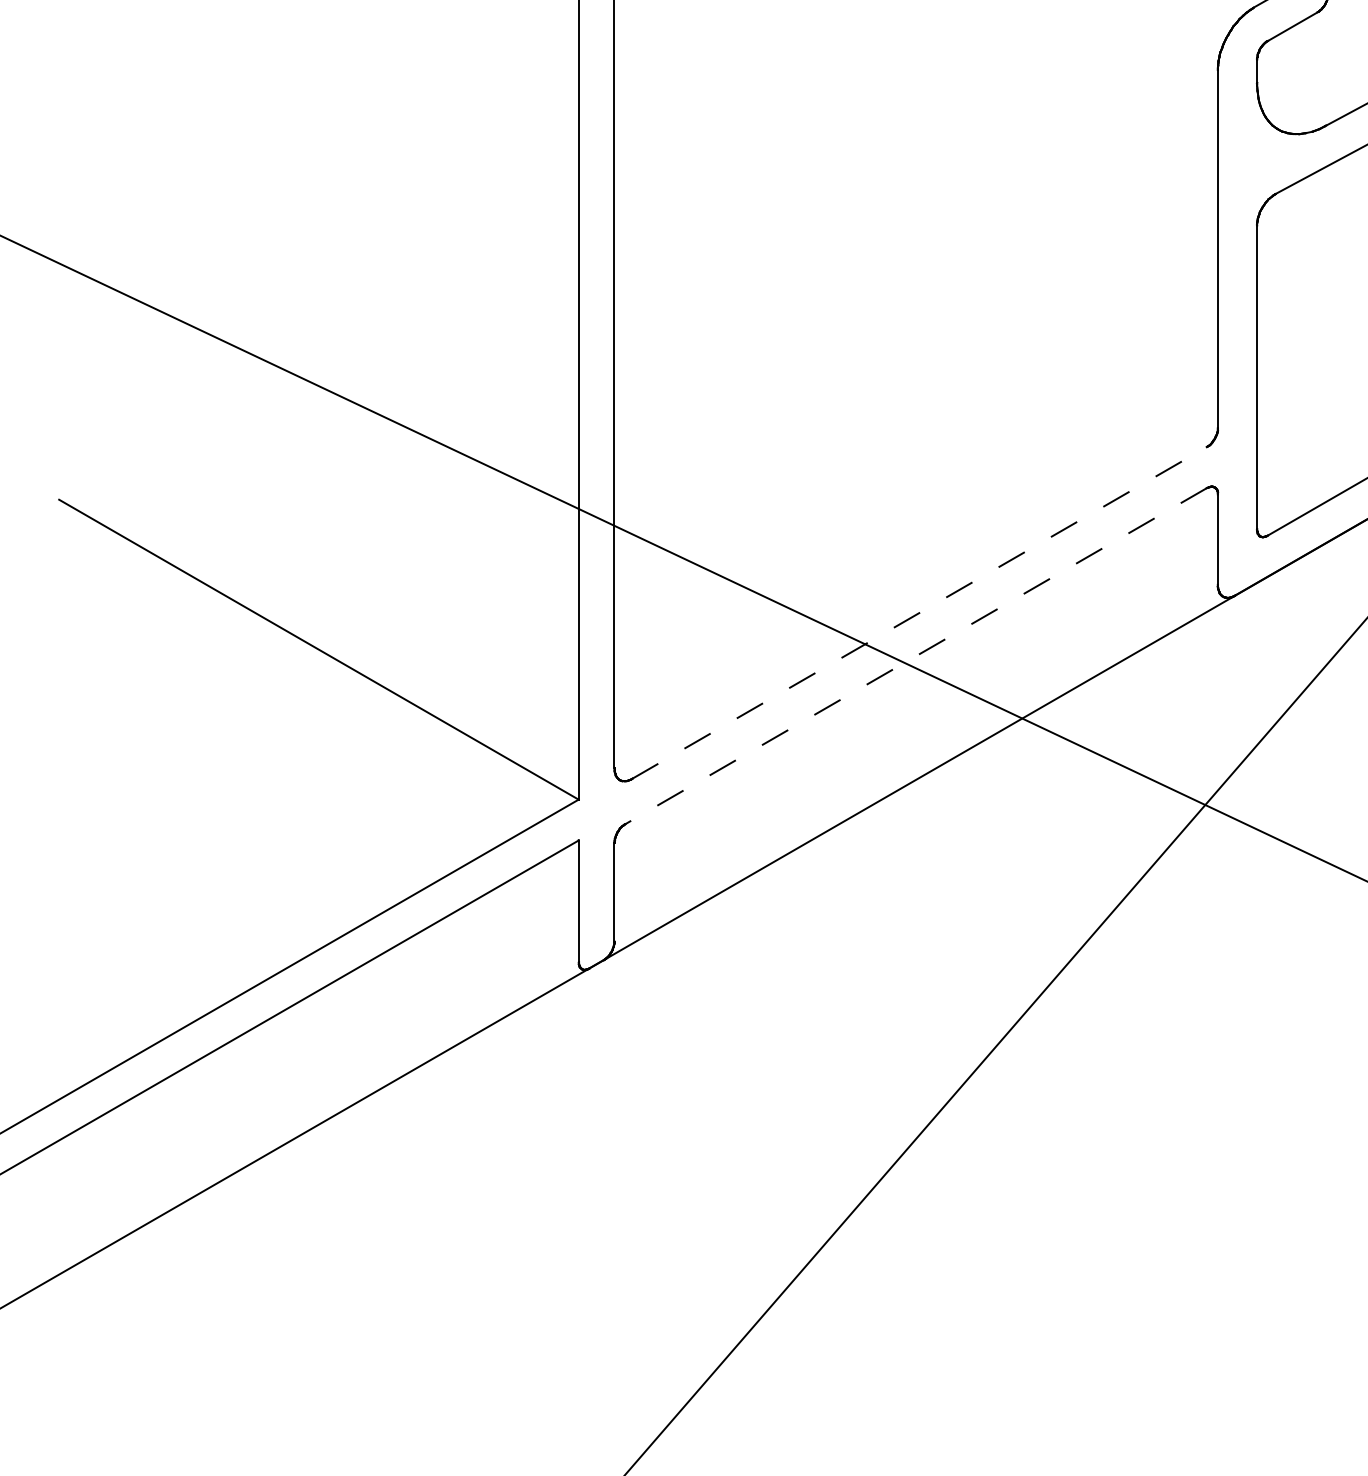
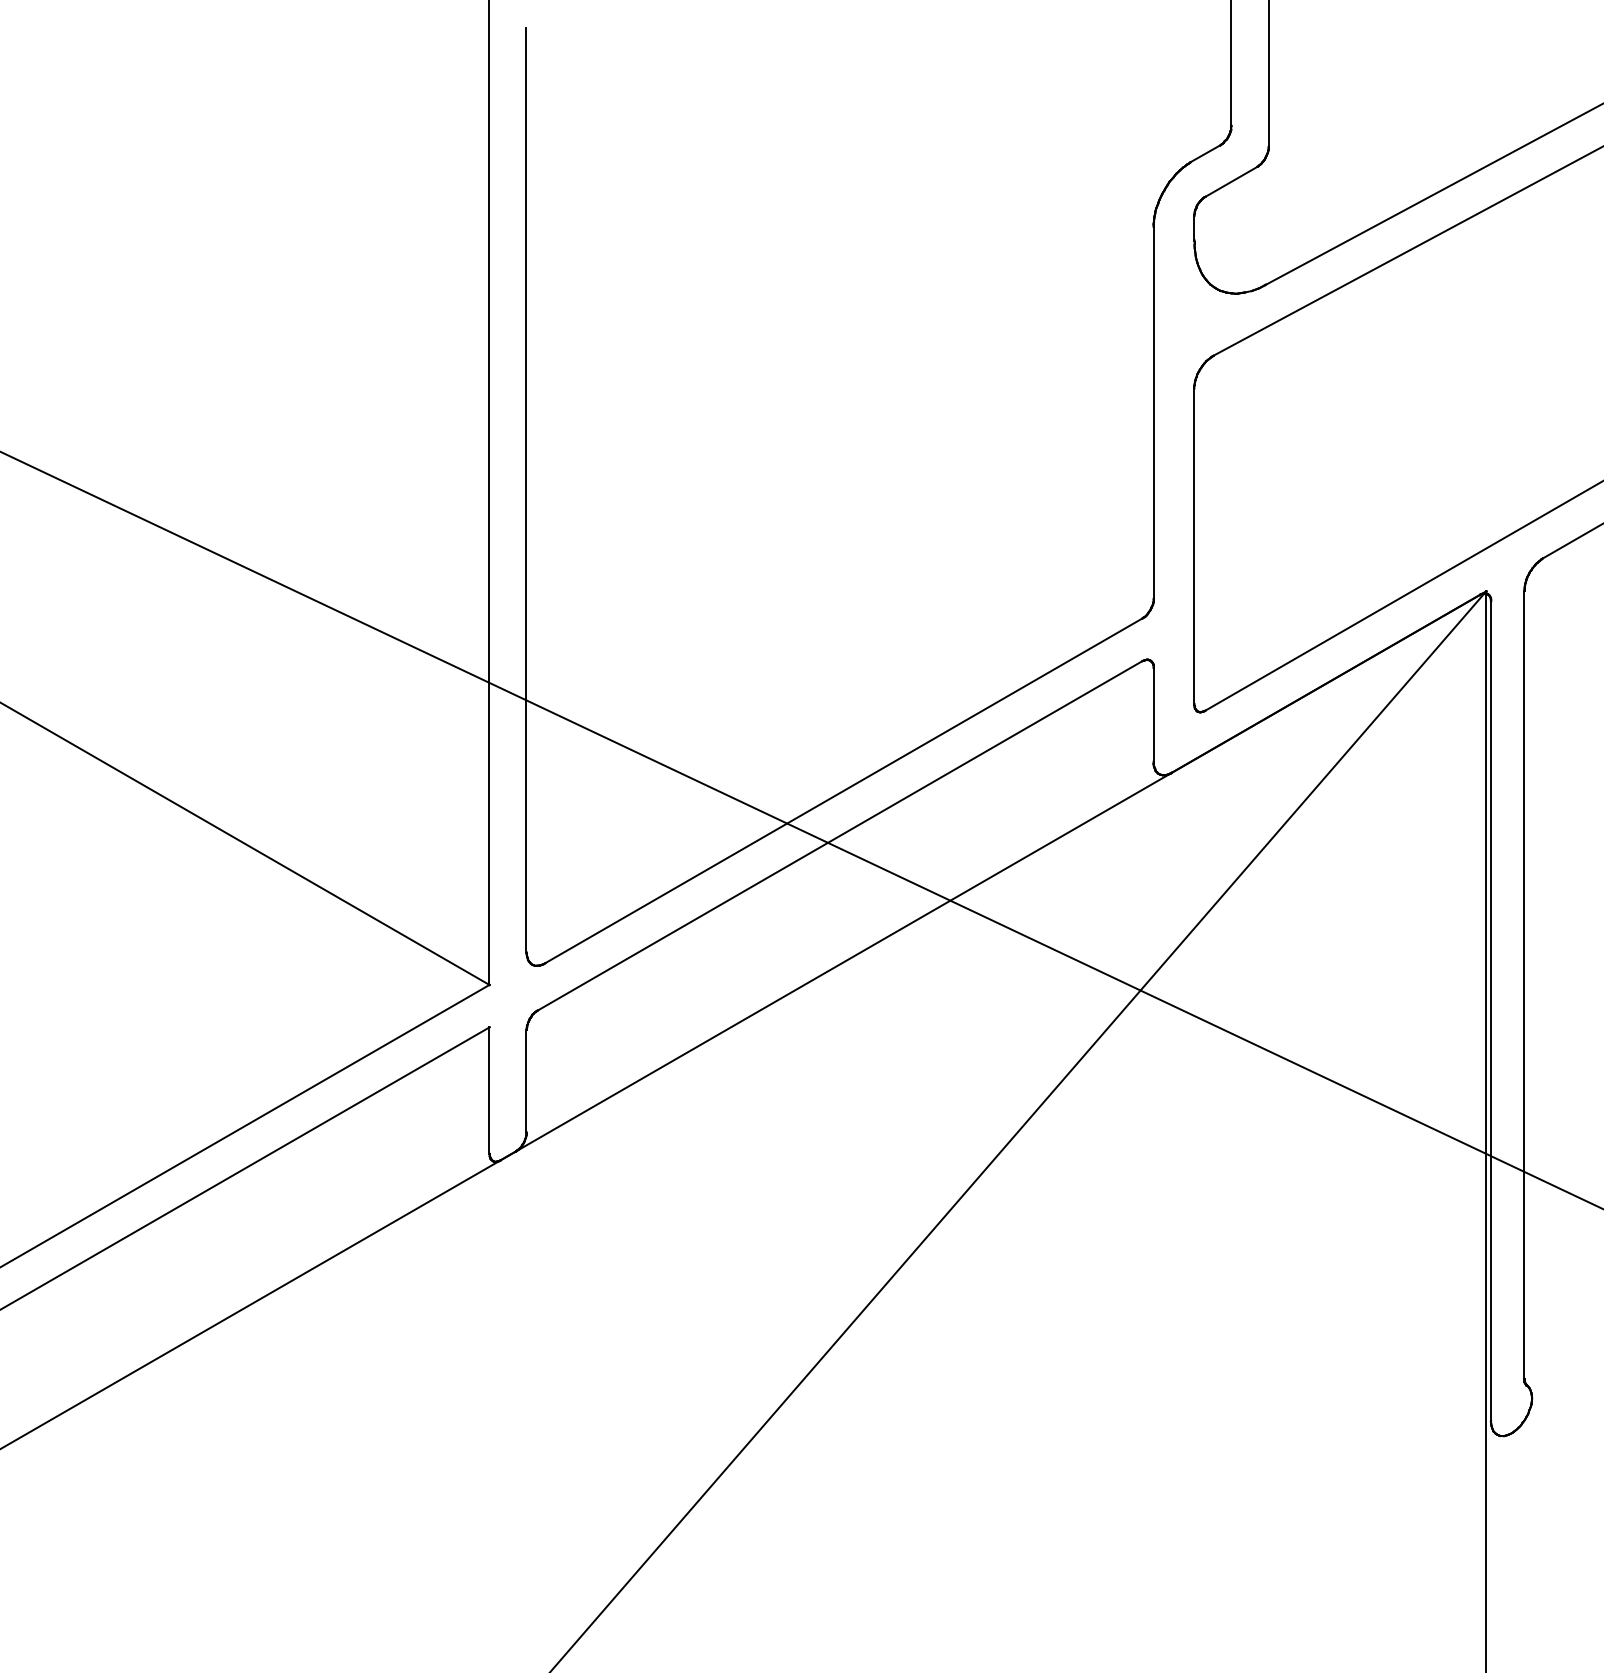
line: (919, 612) -> (843, 790), dashed -> solid
line: (915, 656) -> (839, 836), dashed -> solid

